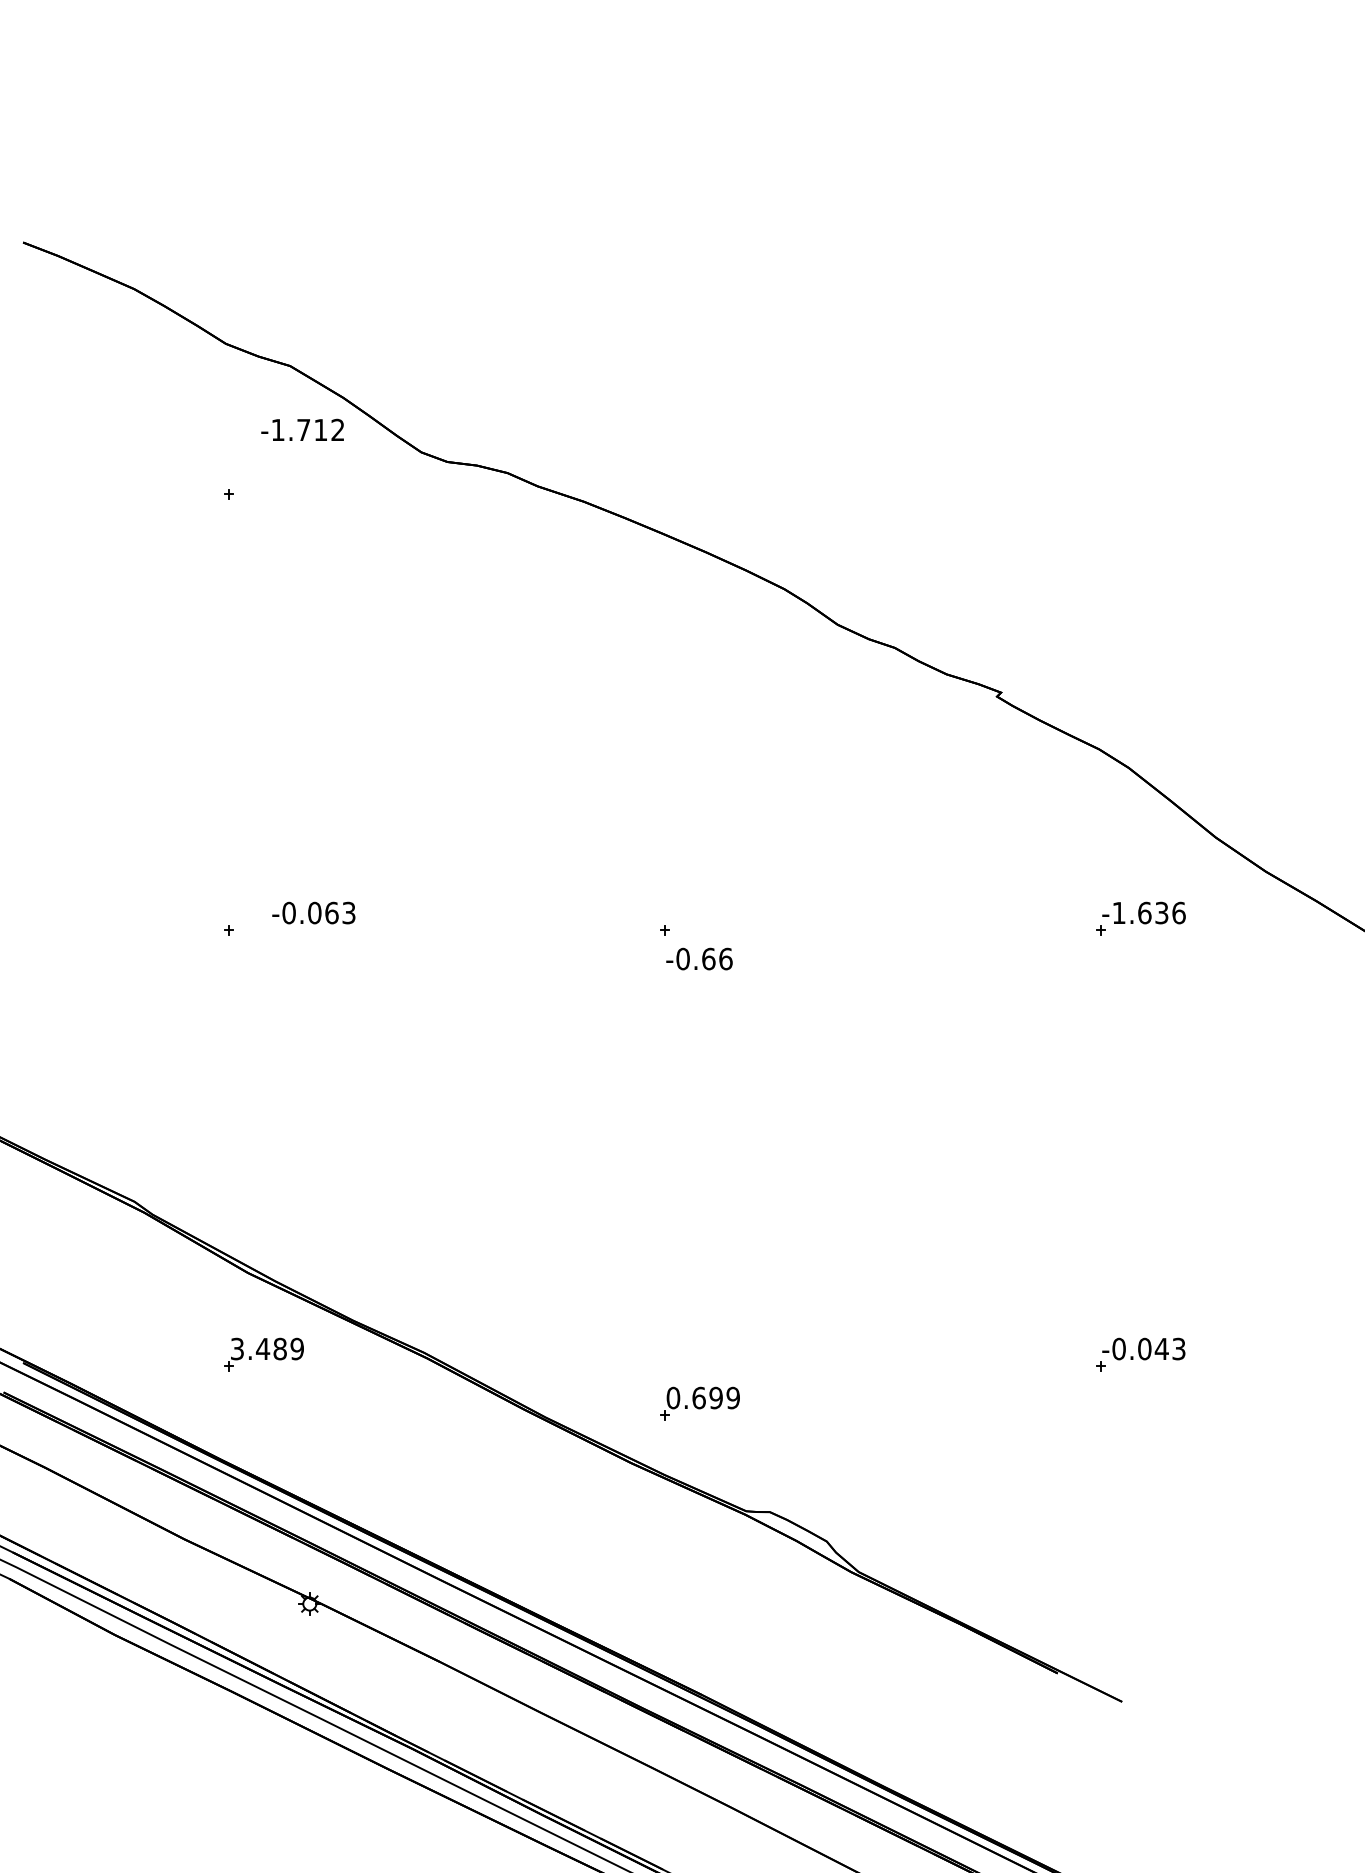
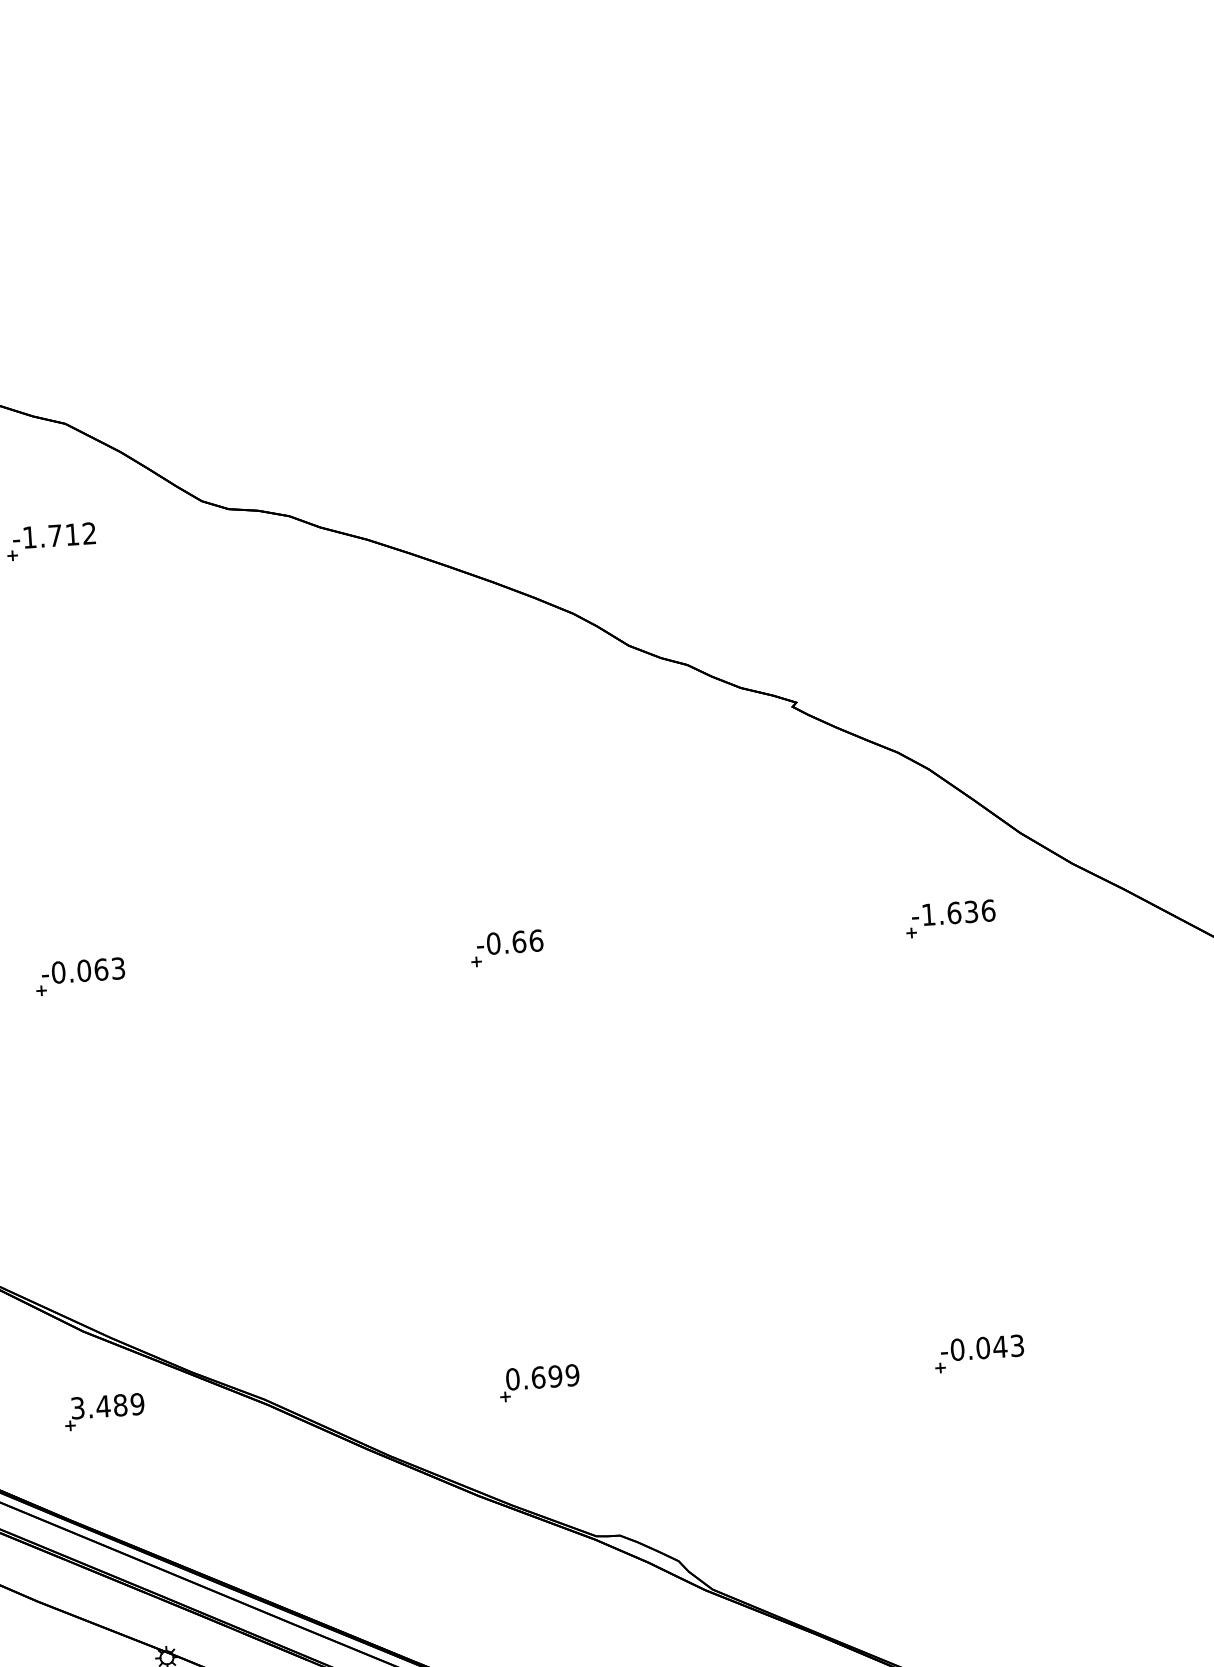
text: (302, 429) -> (54, 535), moved
text: (313, 912) -> (82, 970), moved
text: (699, 958) -> (509, 941), moved
part: (699, 1403) -> (539, 1382), moved

